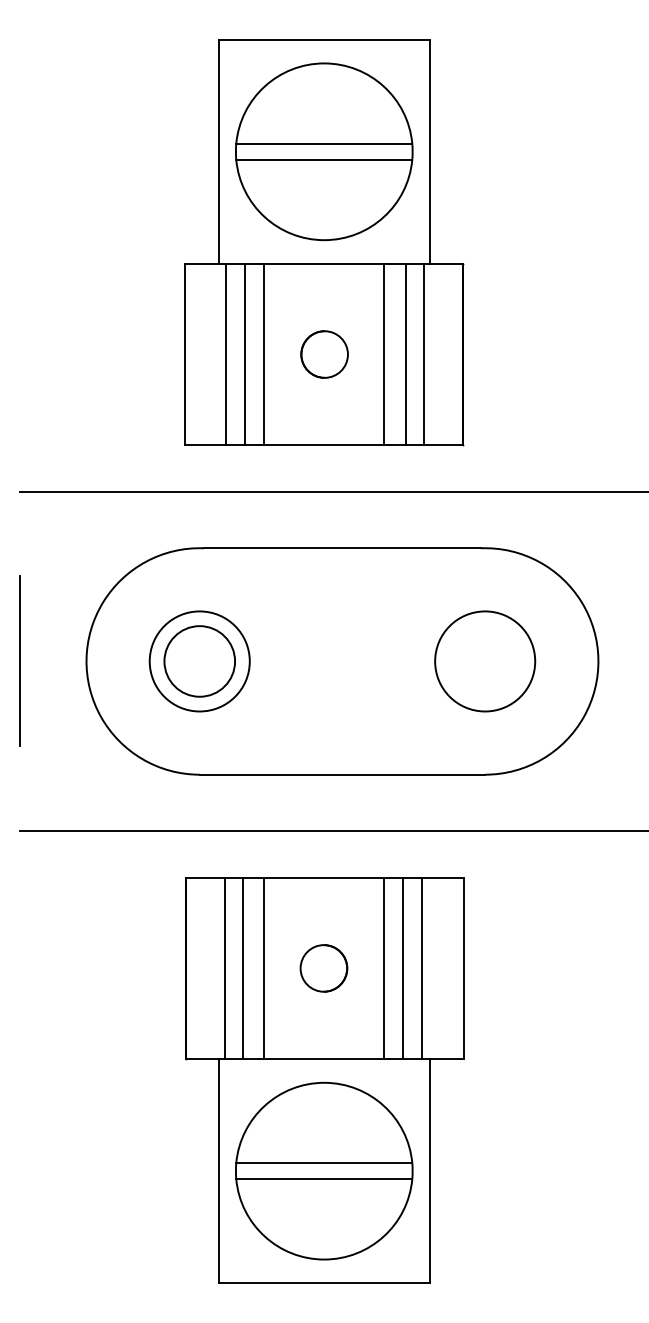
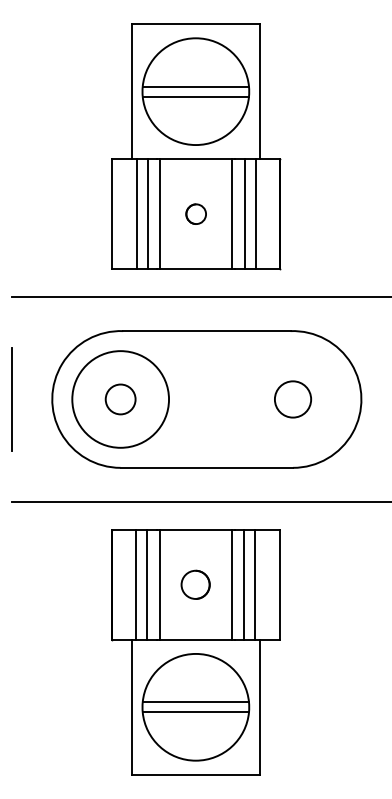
part: (325, 355) -> (196, 214), size x0.7
circle: (199, 661) -> (120, 399), size x0.7
circle: (199, 661) -> (120, 399), size x1.6
circle: (484, 661) -> (292, 399), size x0.6

